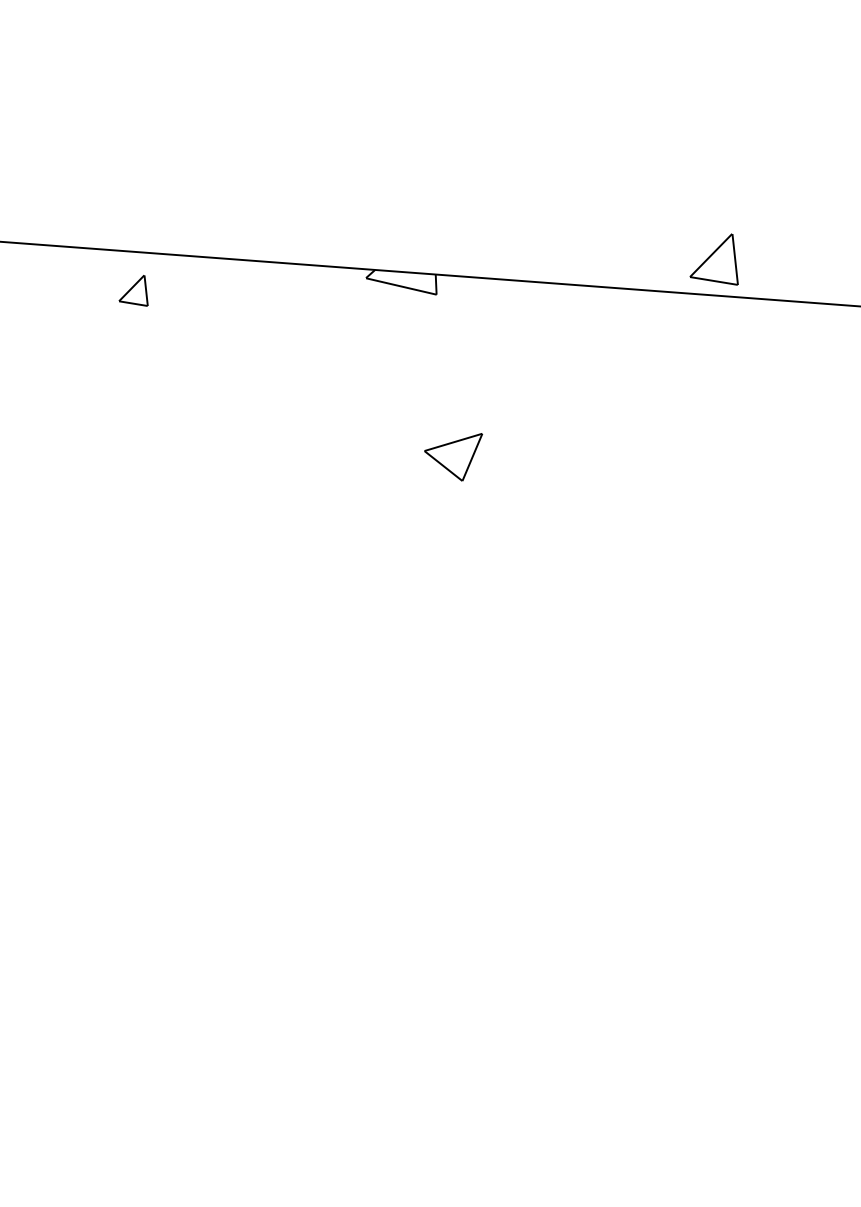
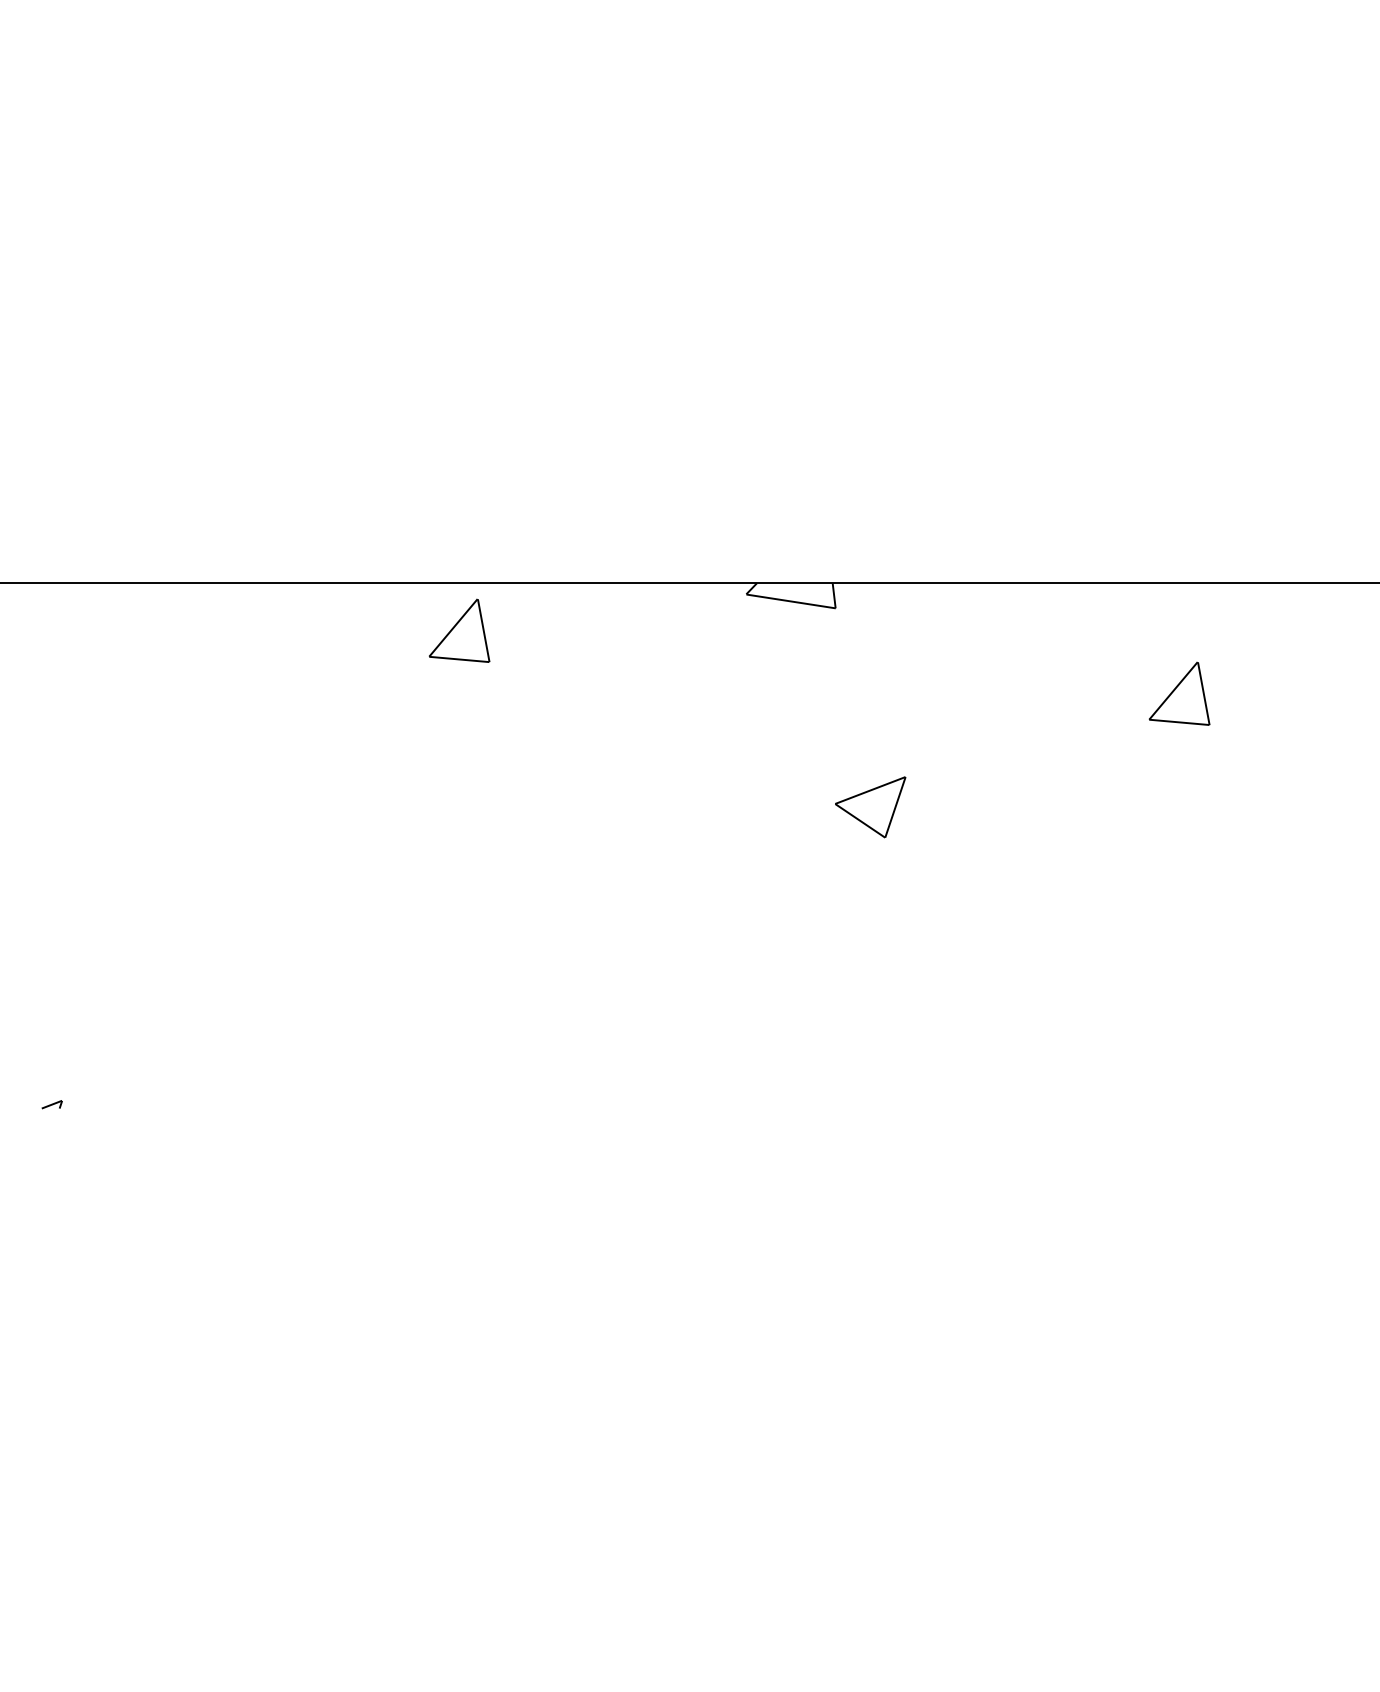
part: (715, 257) -> (1179, 693), moved
part: (134, 289) -> (459, 630), size x1.67

